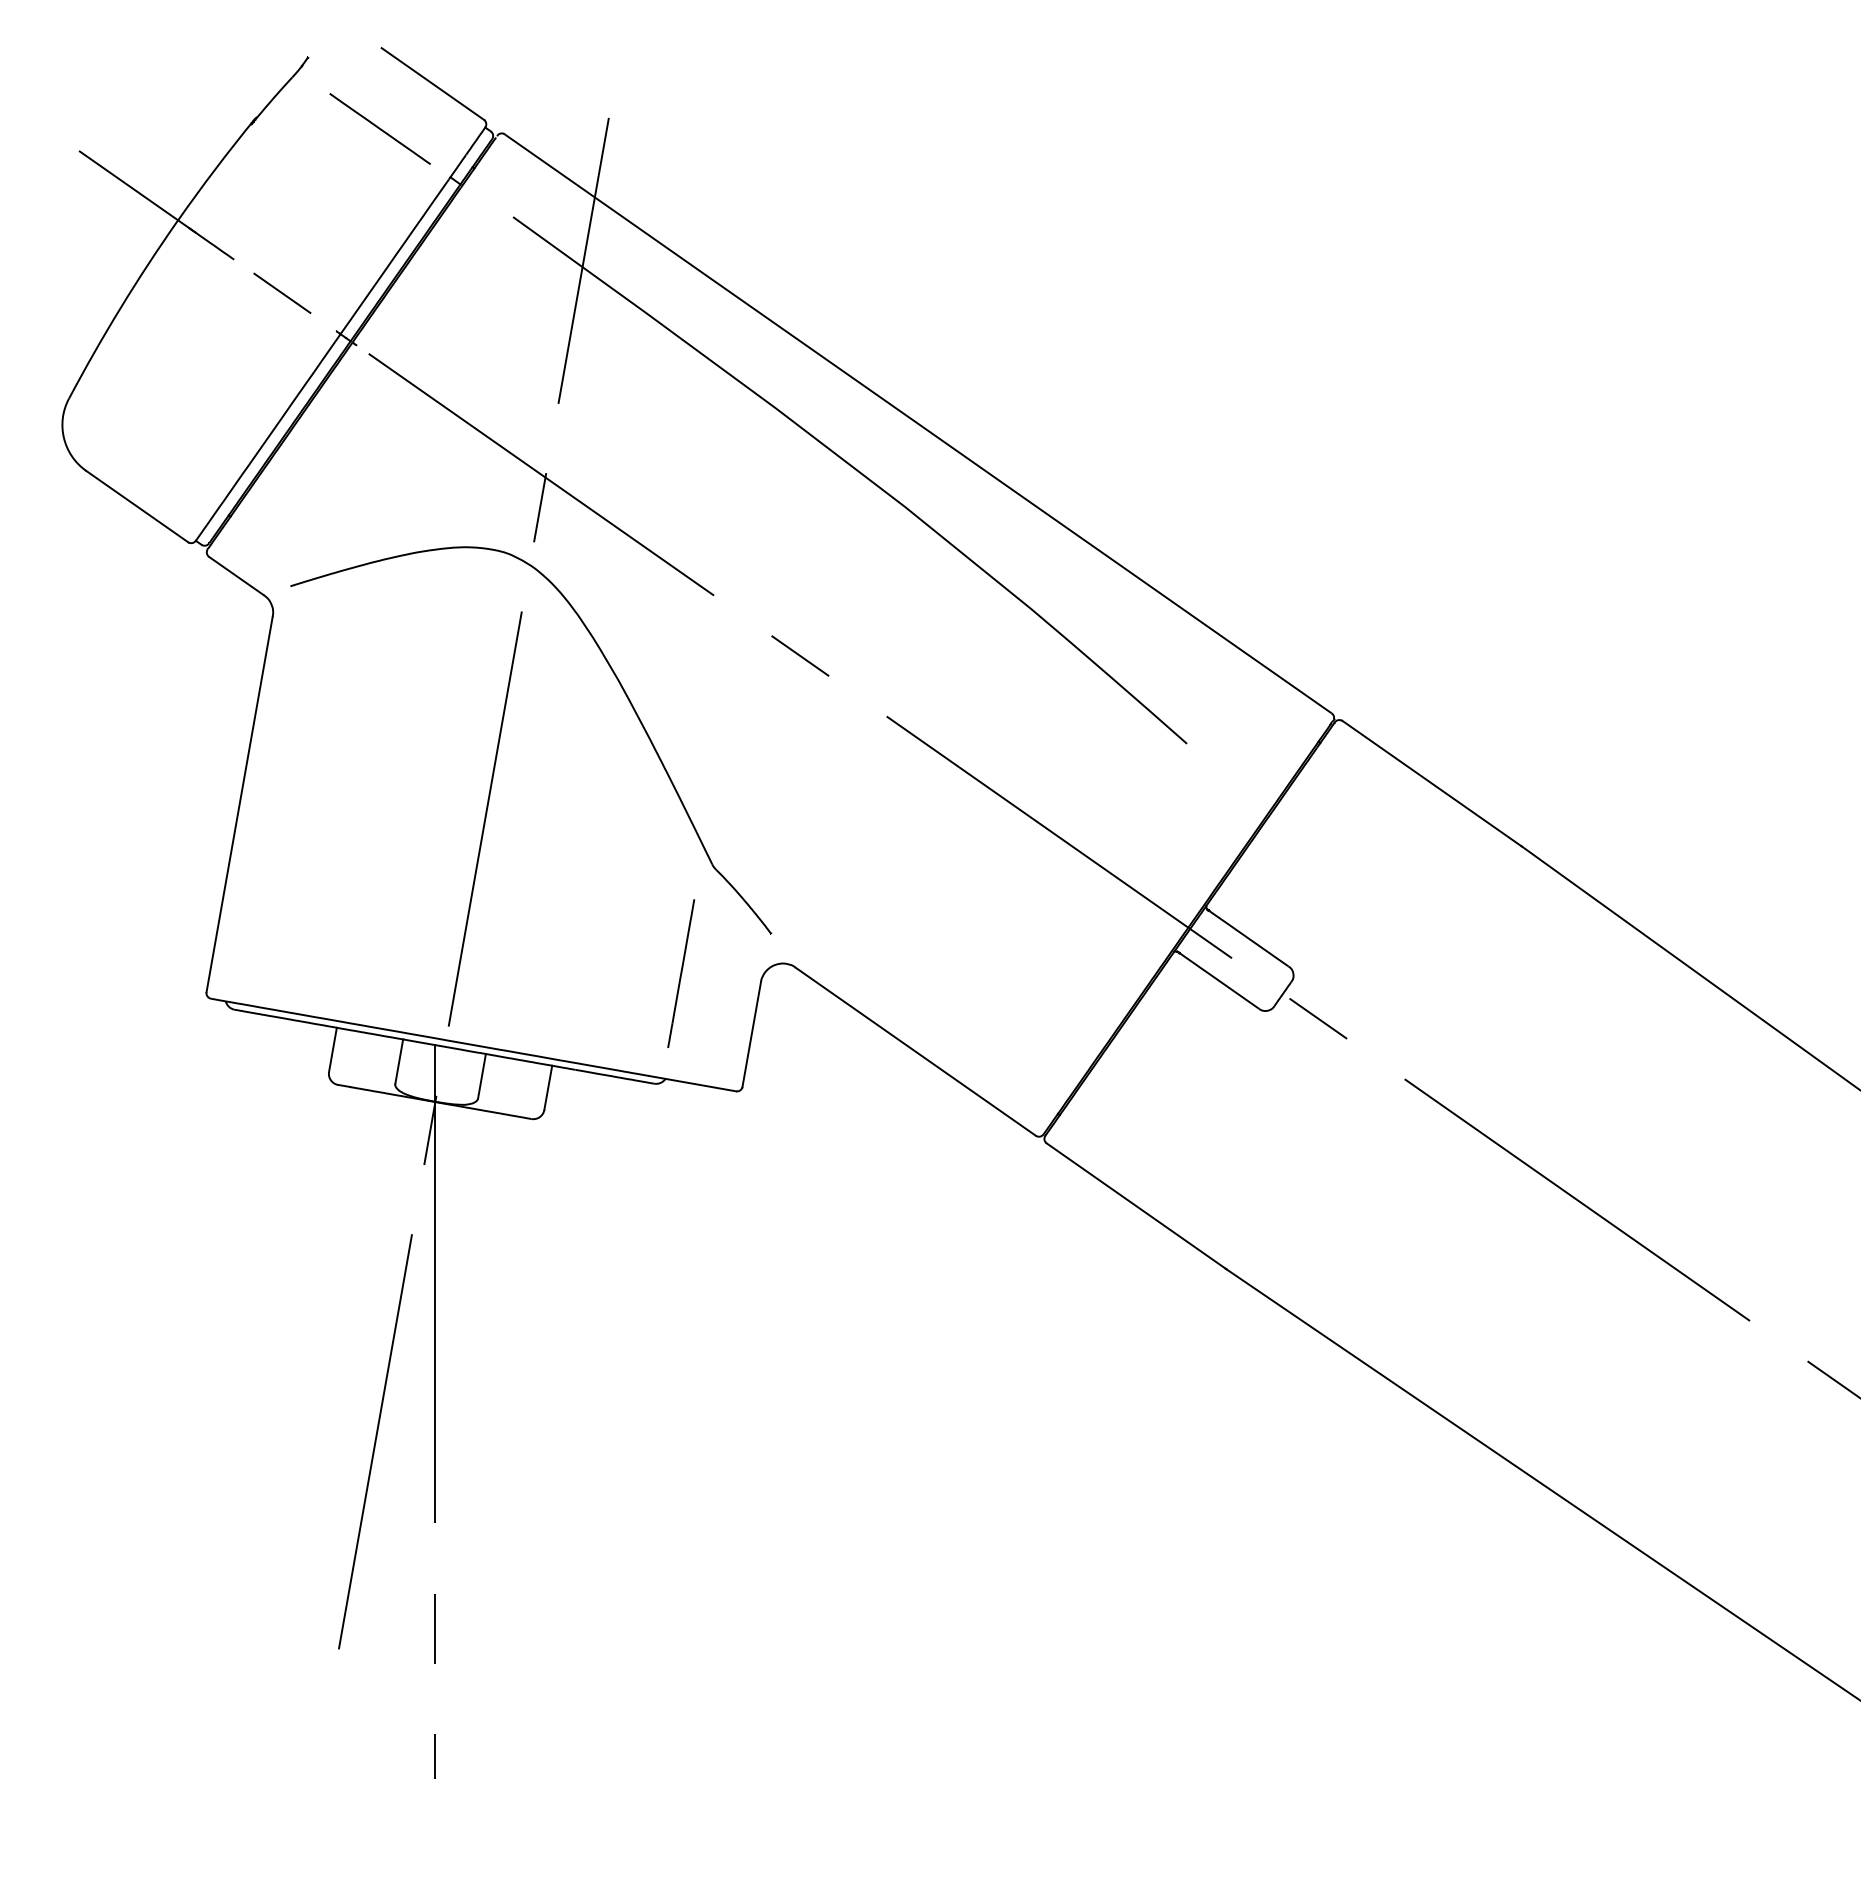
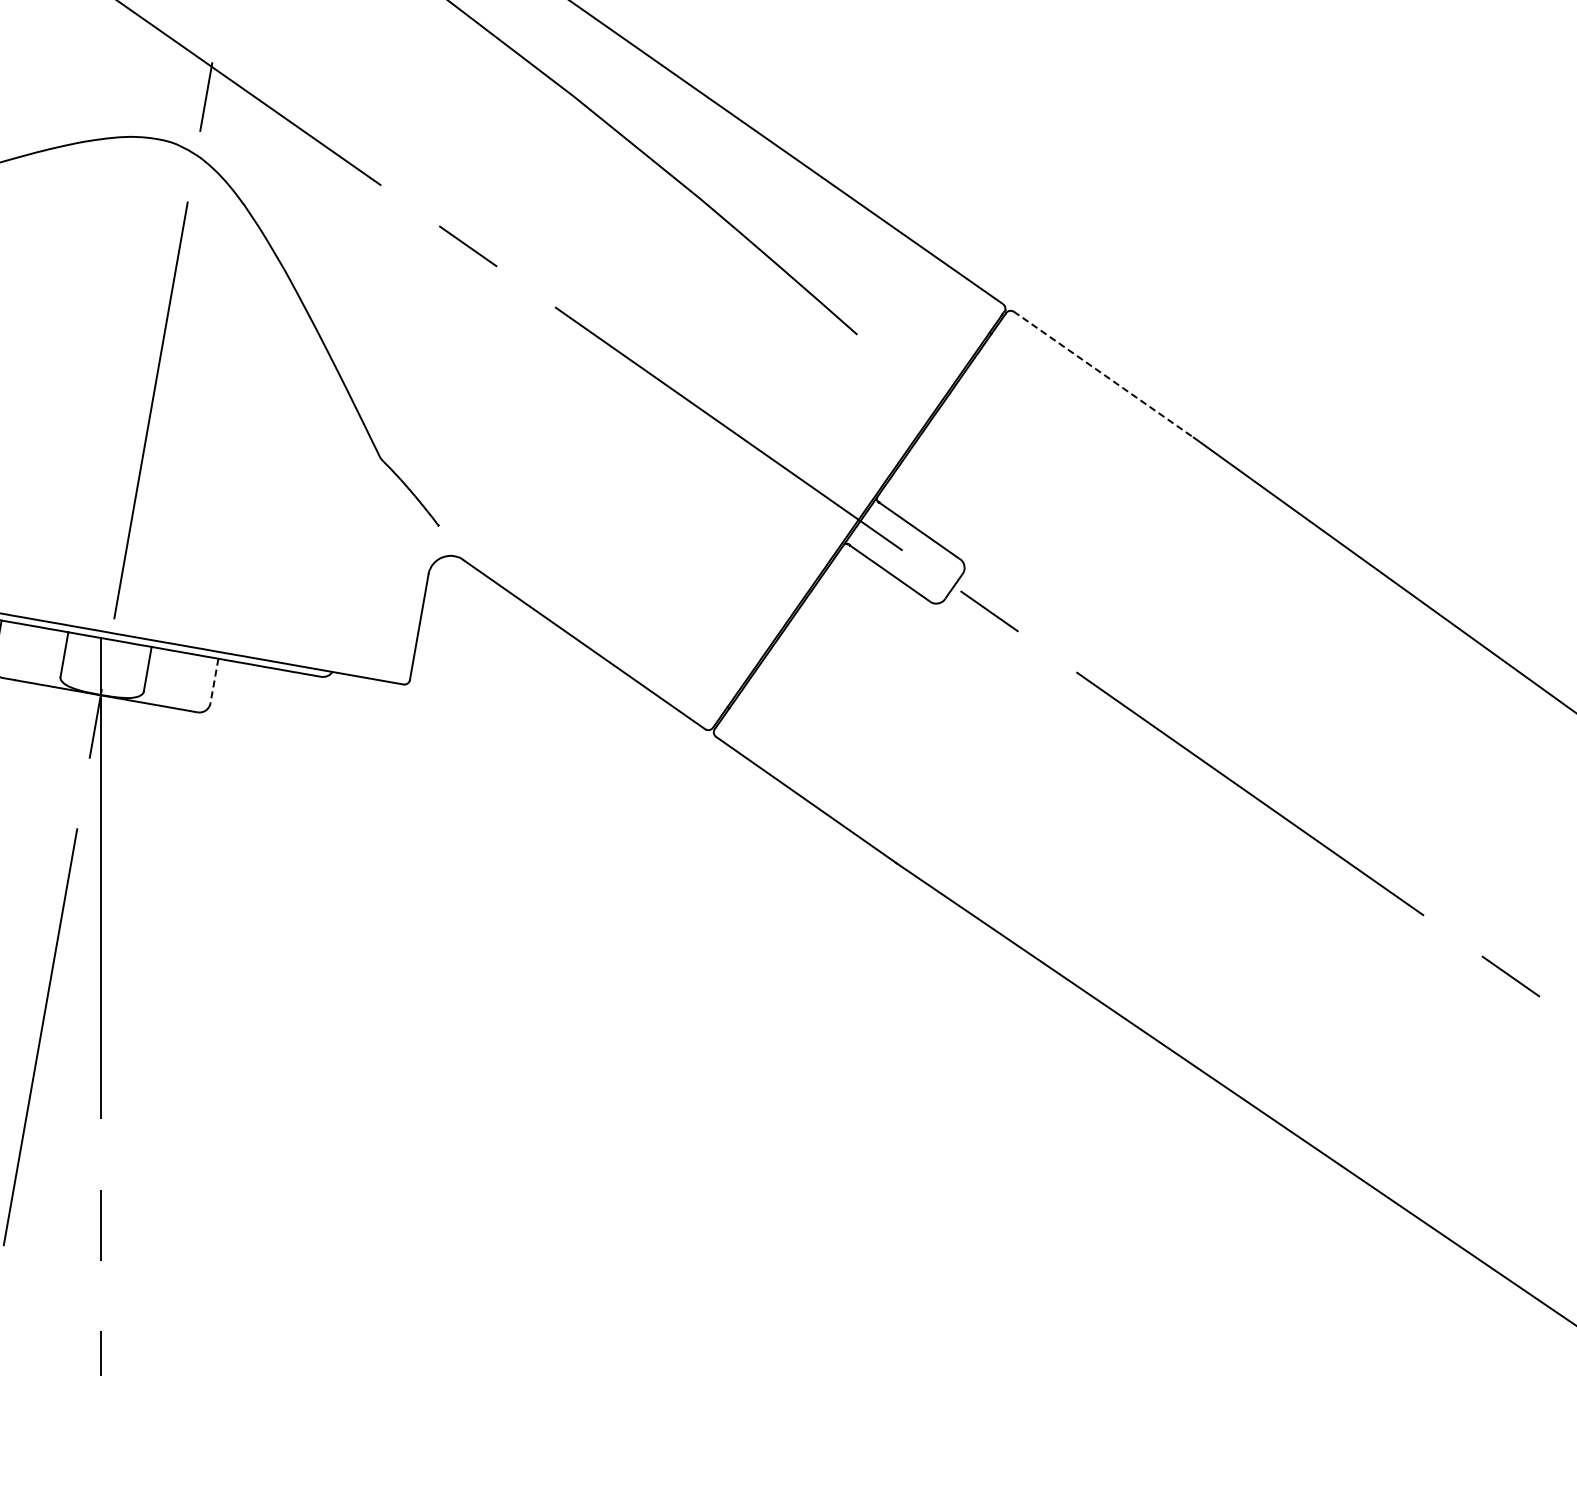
line: (1432, 783) -> (1104, 374), solid -> dashed
line: (681, 973) -> (348, 565), removed
line: (548, 1088) -> (214, 681), solid -> dashed

